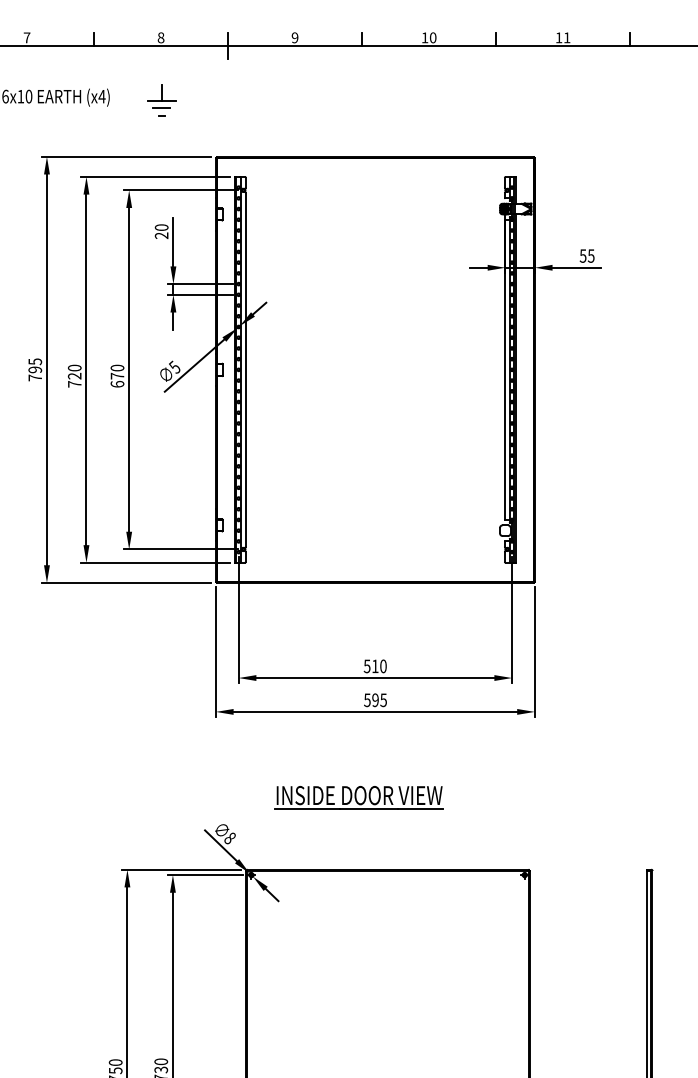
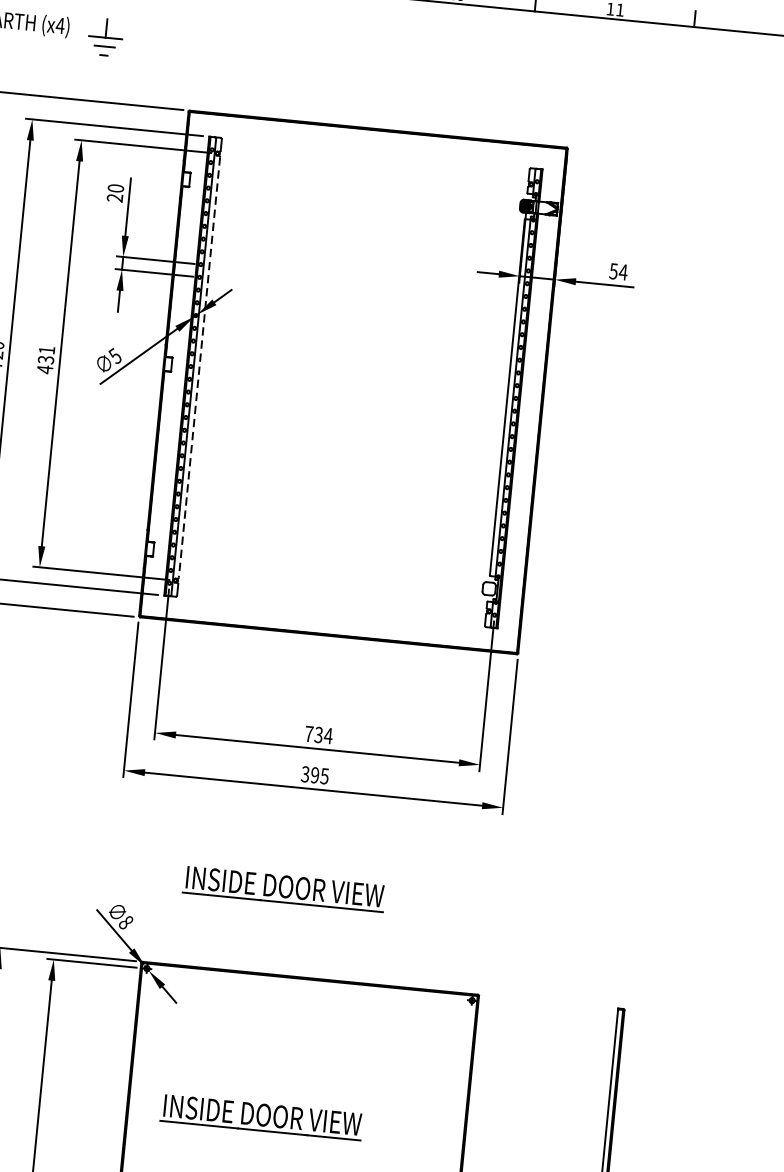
part: (161, 100) -> (105, 37), moved
text: (590, 255) -> (622, 271), 55 -> 54
line: (245, 369) -> (199, 366), solid -> dashed
text: (117, 375) -> (46, 359), 670 -> 431
text: (375, 666) -> (318, 735), 510 -> 734
text: (367, 699) -> (305, 773), 595 -> 395
part: (358, 989) -> (261, 1117), added

